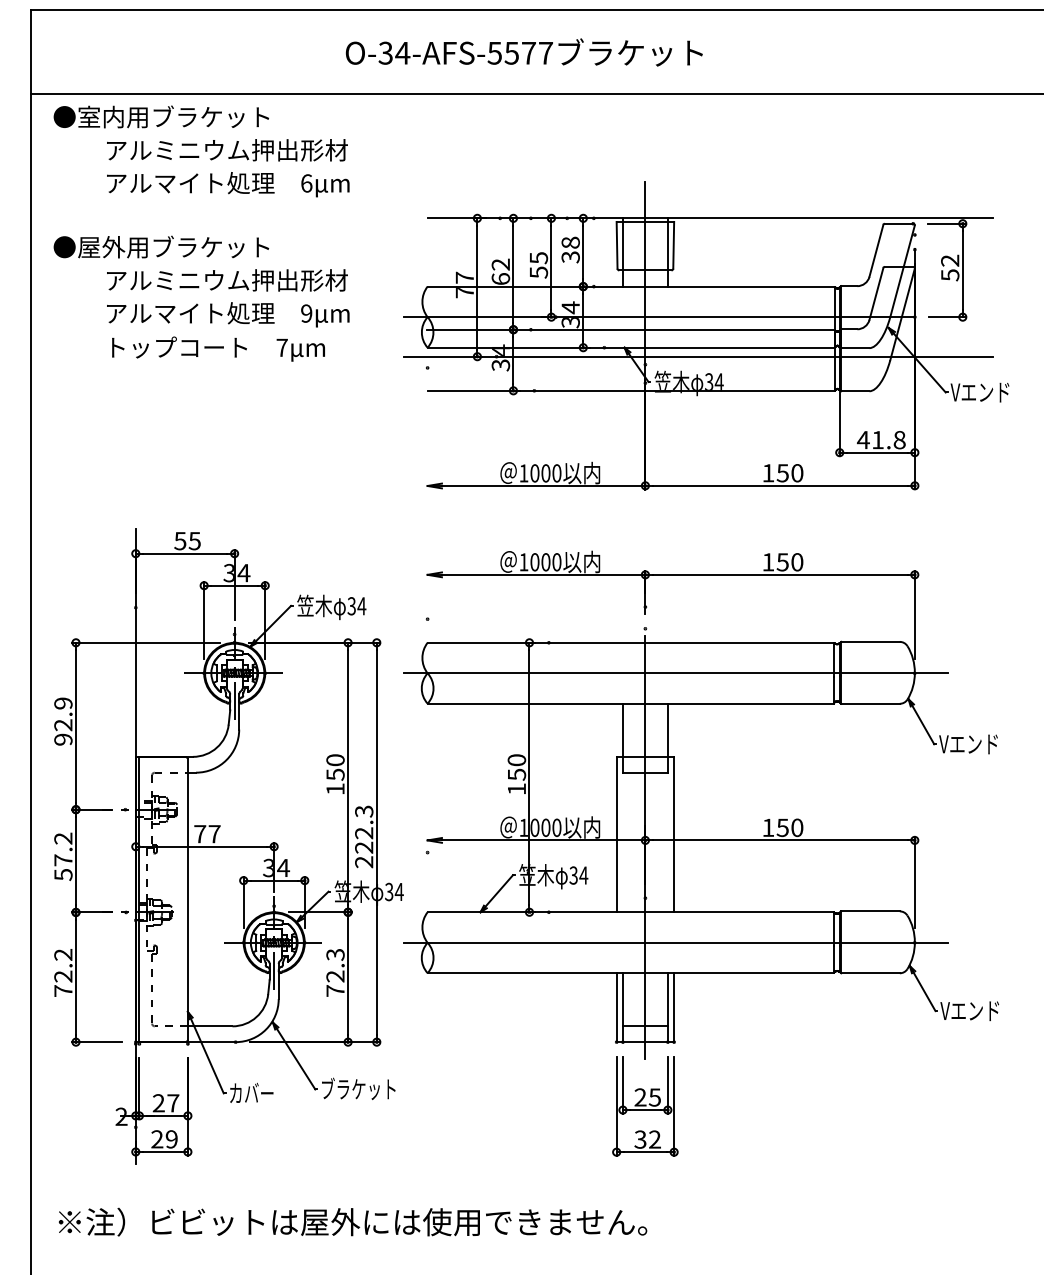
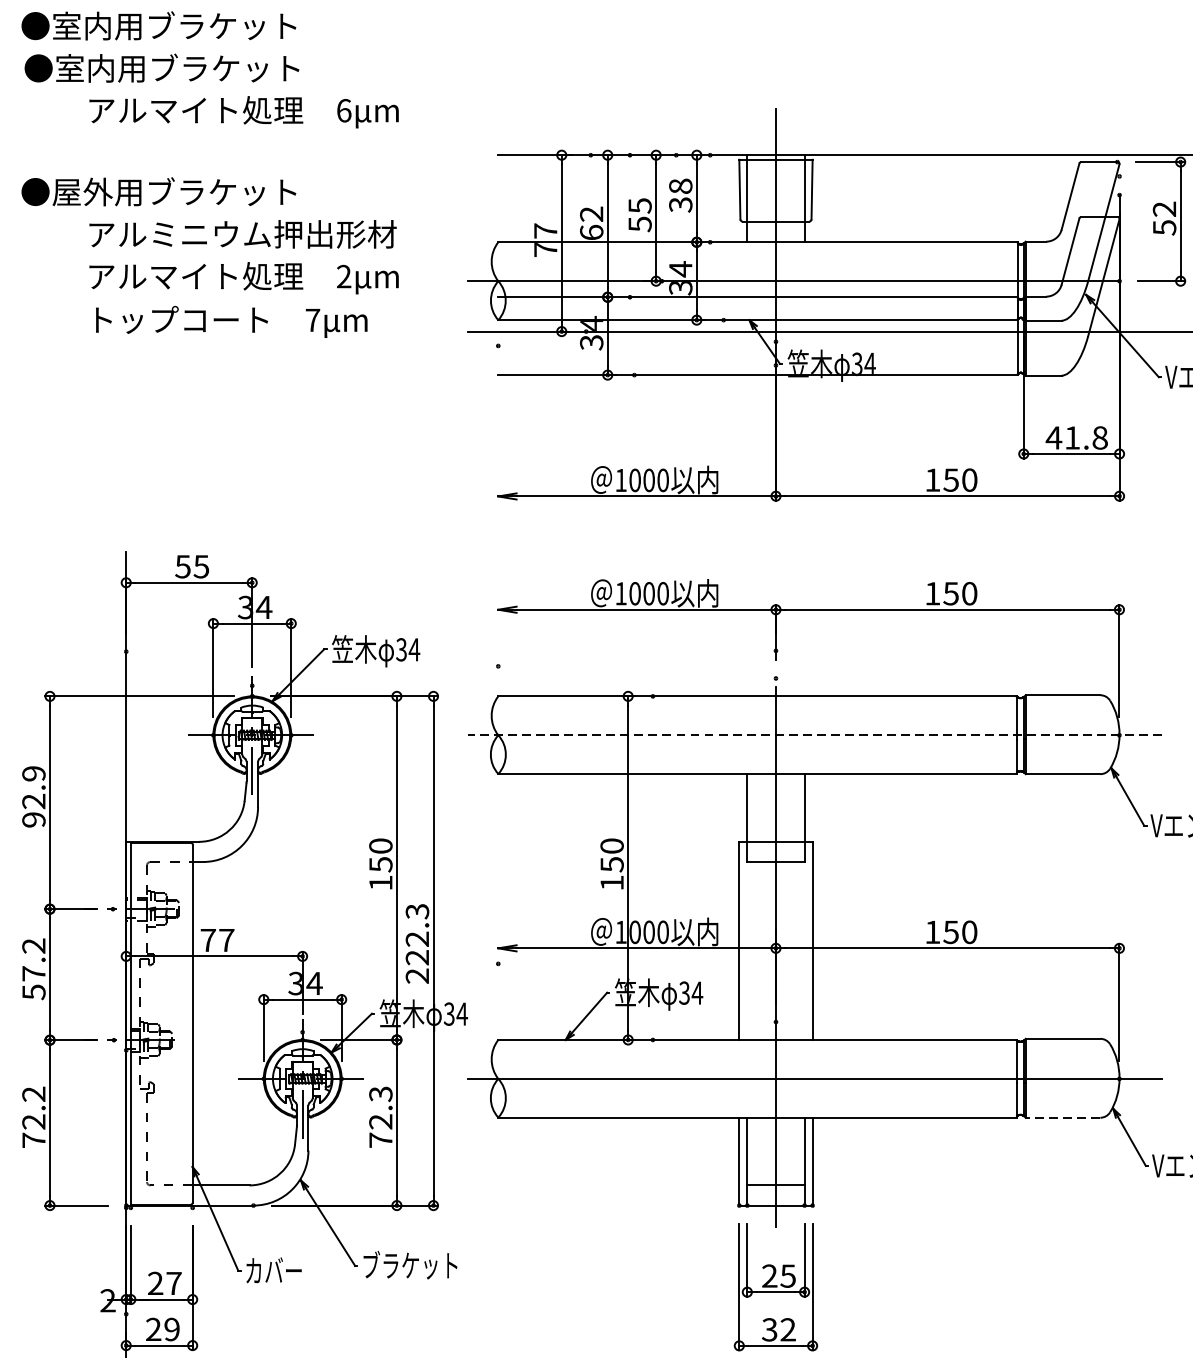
text: (201, 149) -> (209, 67), アルミニウム押出形材 -> ●室内用ブラケット
text: (306, 313) -> (343, 276), 9 -> 2
line: (675, 673) -> (814, 735), solid -> dashed
line: (870, 973) -> (1062, 1118), solid -> dashed

